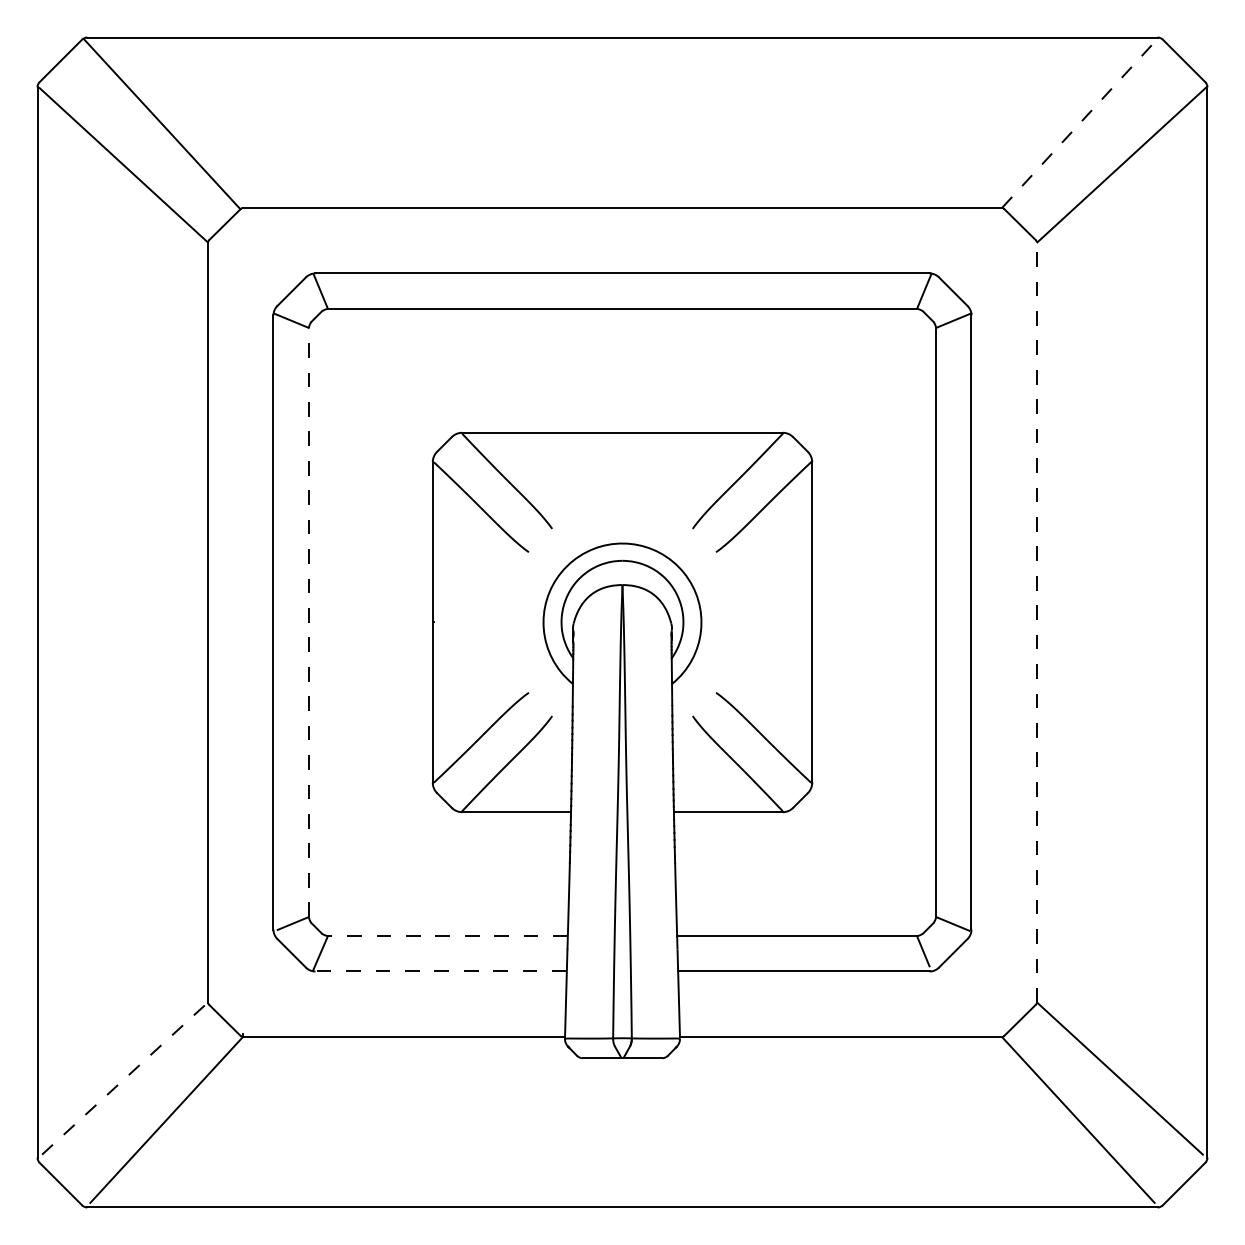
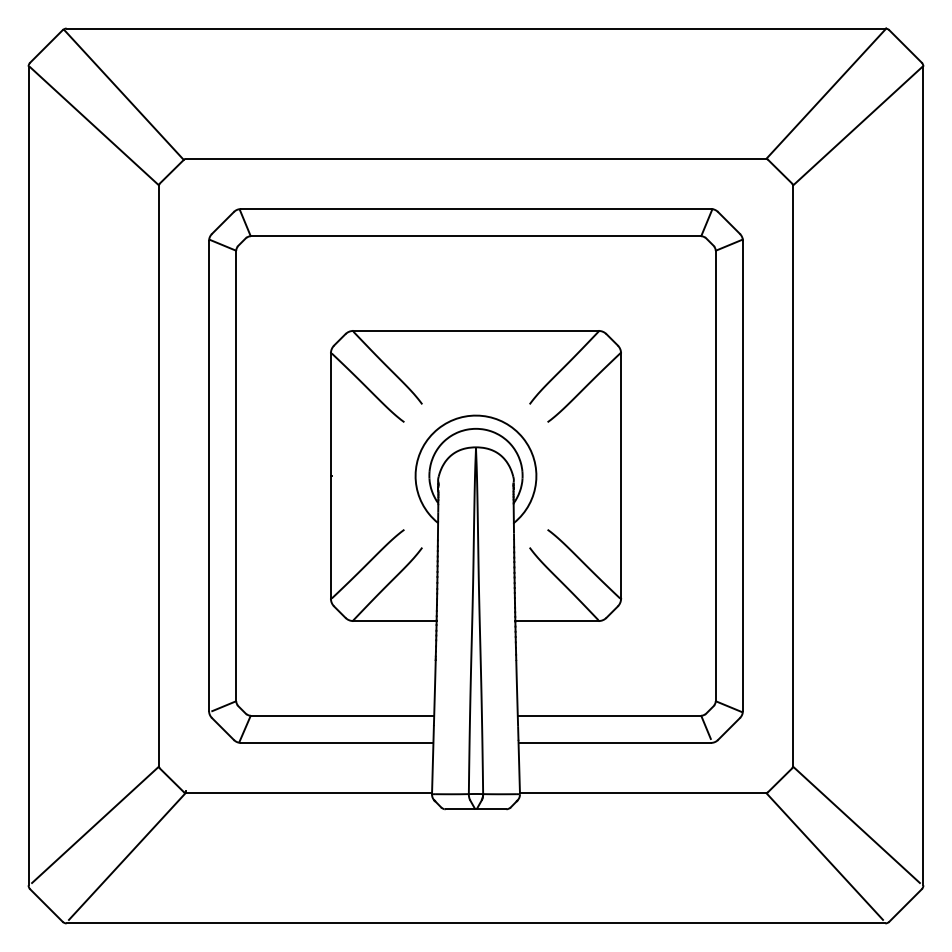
line: (1080, 122) -> (826, 93), dashed -> solid
line: (309, 621) -> (236, 475), dashed -> solid
line: (1037, 621) -> (793, 475), dashed -> solid
line: (447, 935) -> (342, 715), dashed -> solid
line: (440, 970) -> (336, 742), dashed -> solid
line: (125, 1078) -> (95, 824), dashed -> solid

